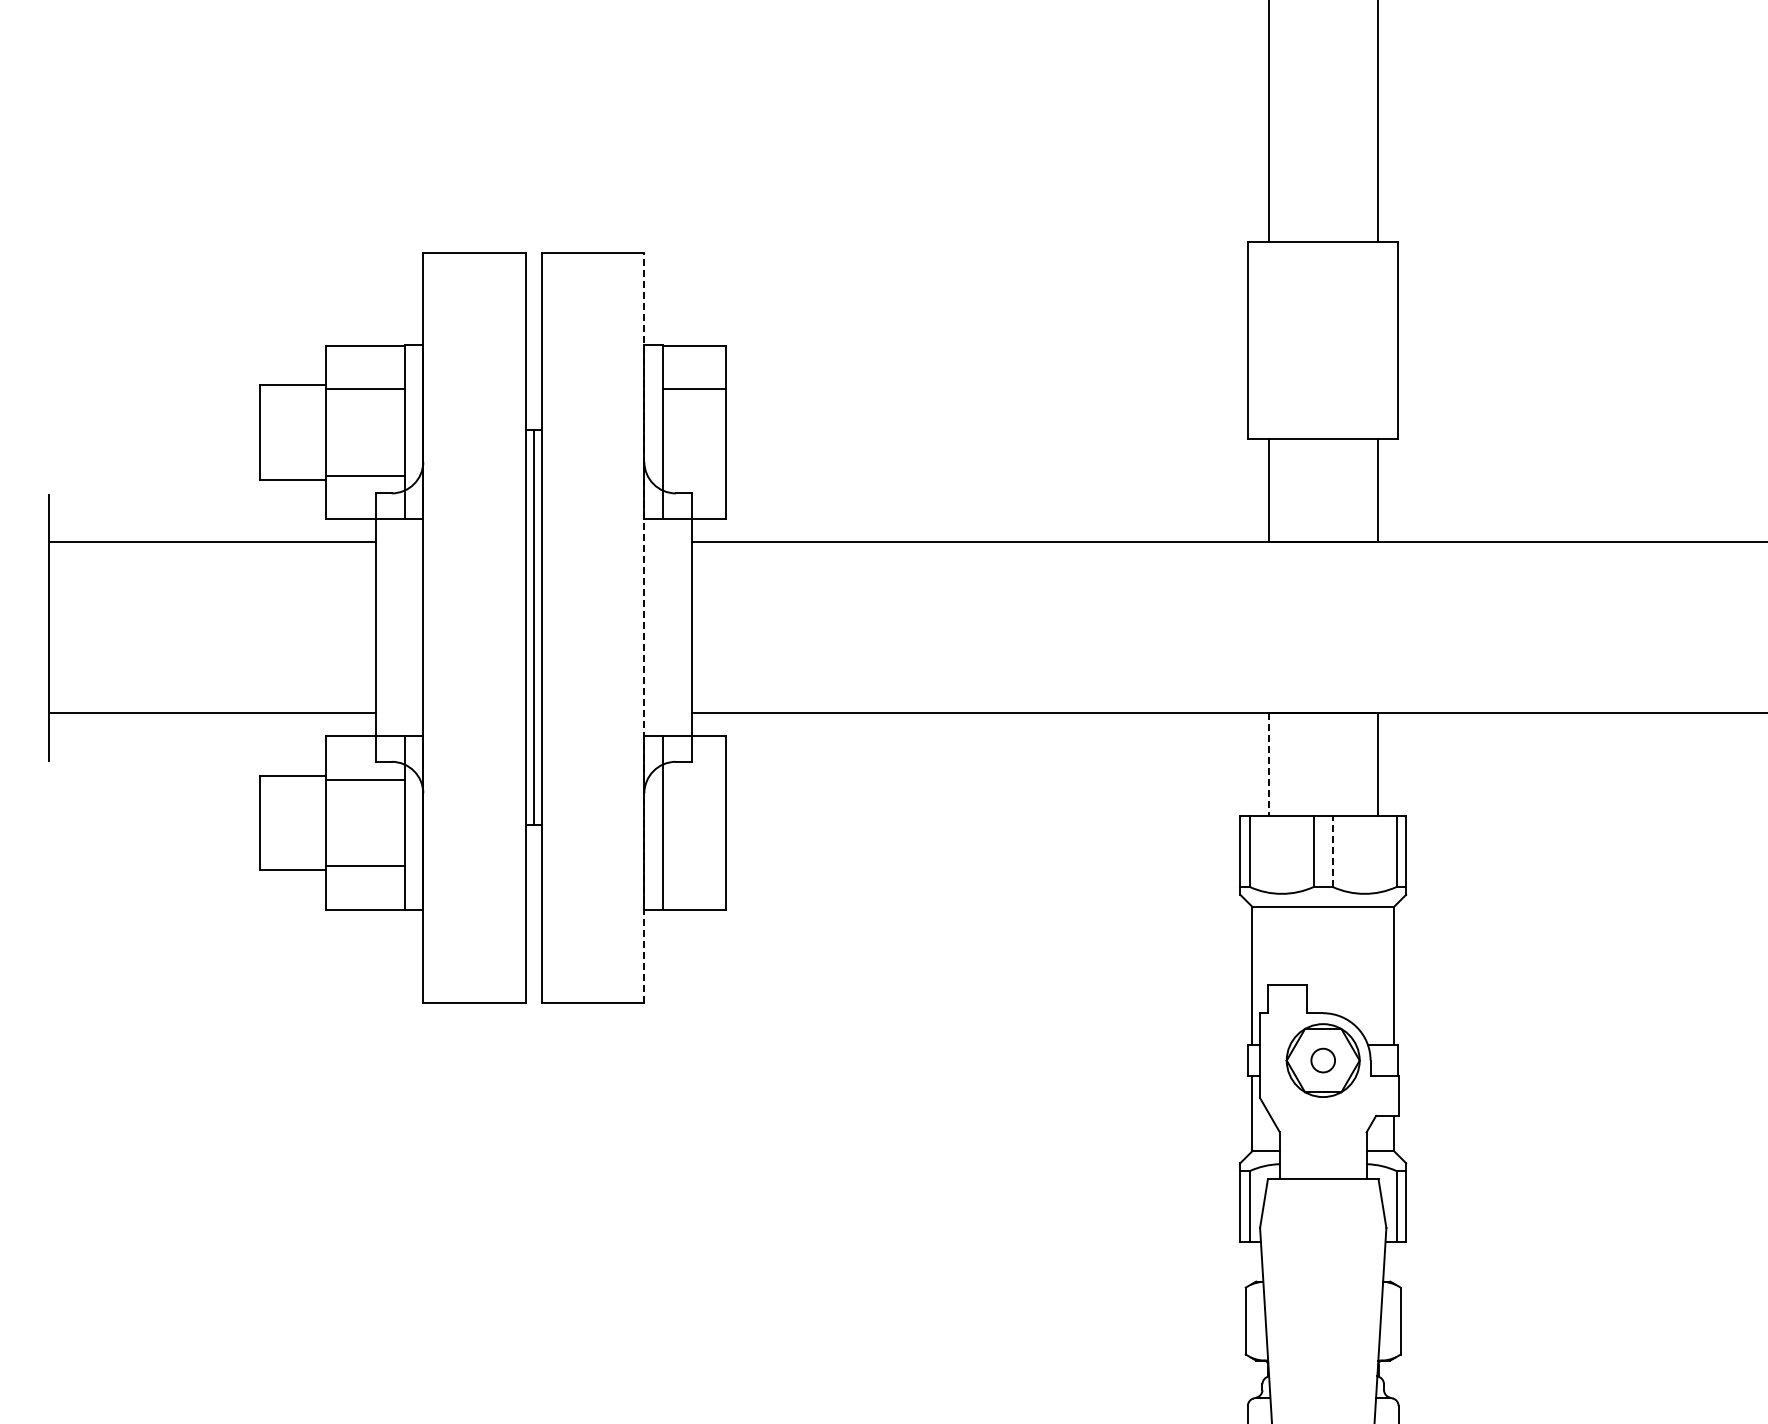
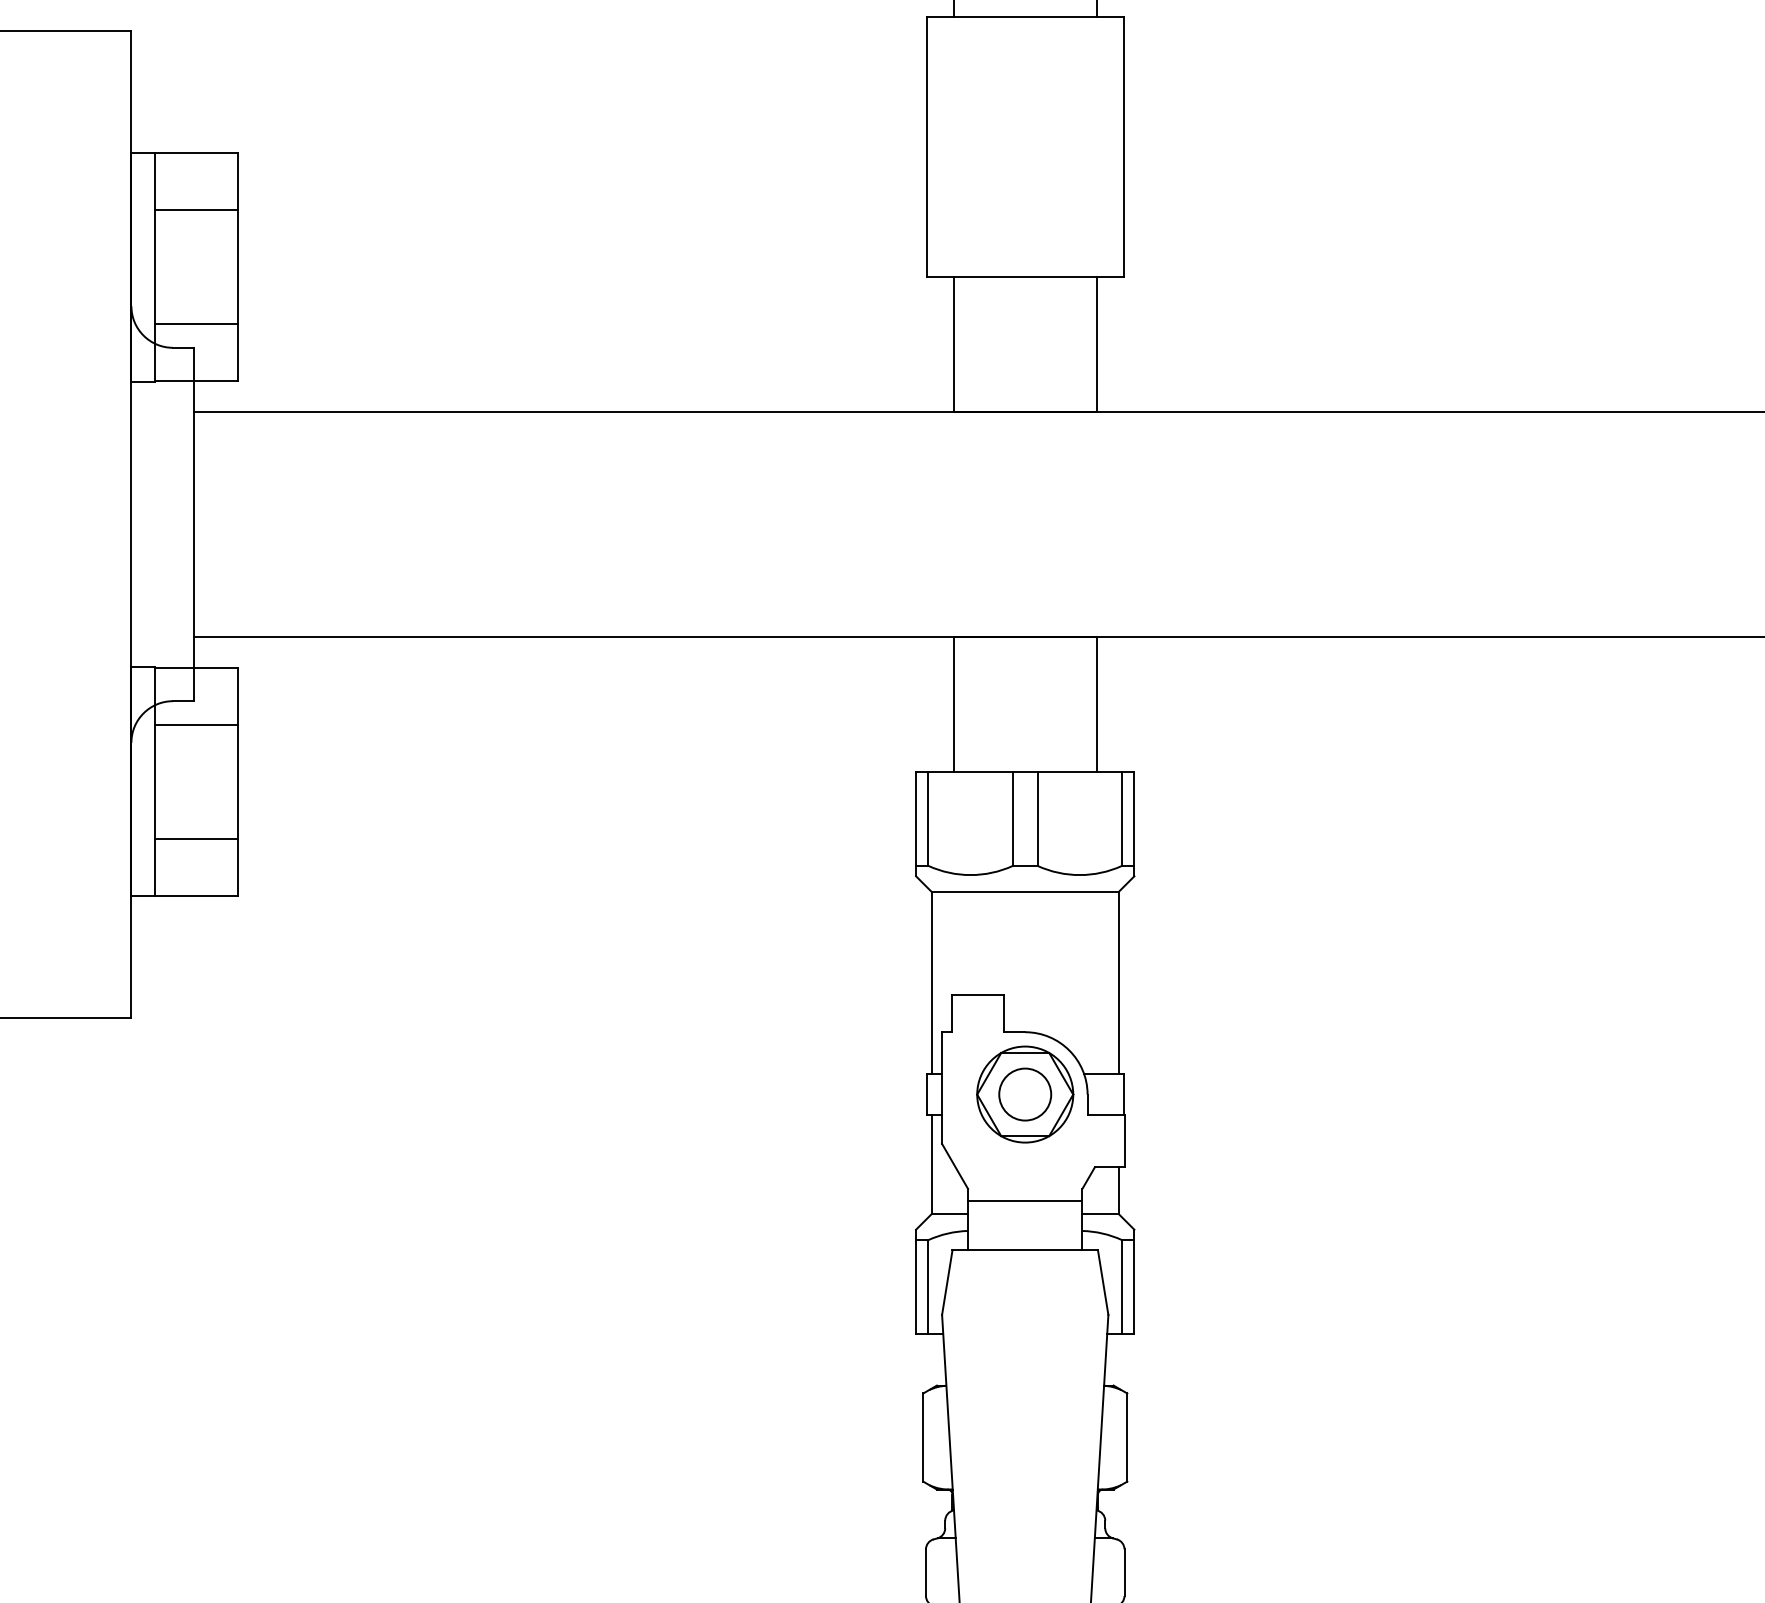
line: (693, 475) -> (196, 324), added
line: (644, 627) -> (131, 524), dashed -> solid
line: (1268, 765) -> (953, 706), dashed -> solid
line: (693, 779) -> (196, 724), added
line: (1332, 851) -> (1037, 819), dashed -> solid
line: (693, 866) -> (196, 839), added
circle: (1322, 1060) -> (1024, 1094), size x1.67
line: (1322, 1141) -> (1024, 1201), added

